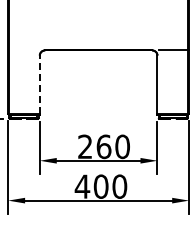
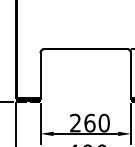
line: (39, 84) -> (40, 75), dashed -> solid

